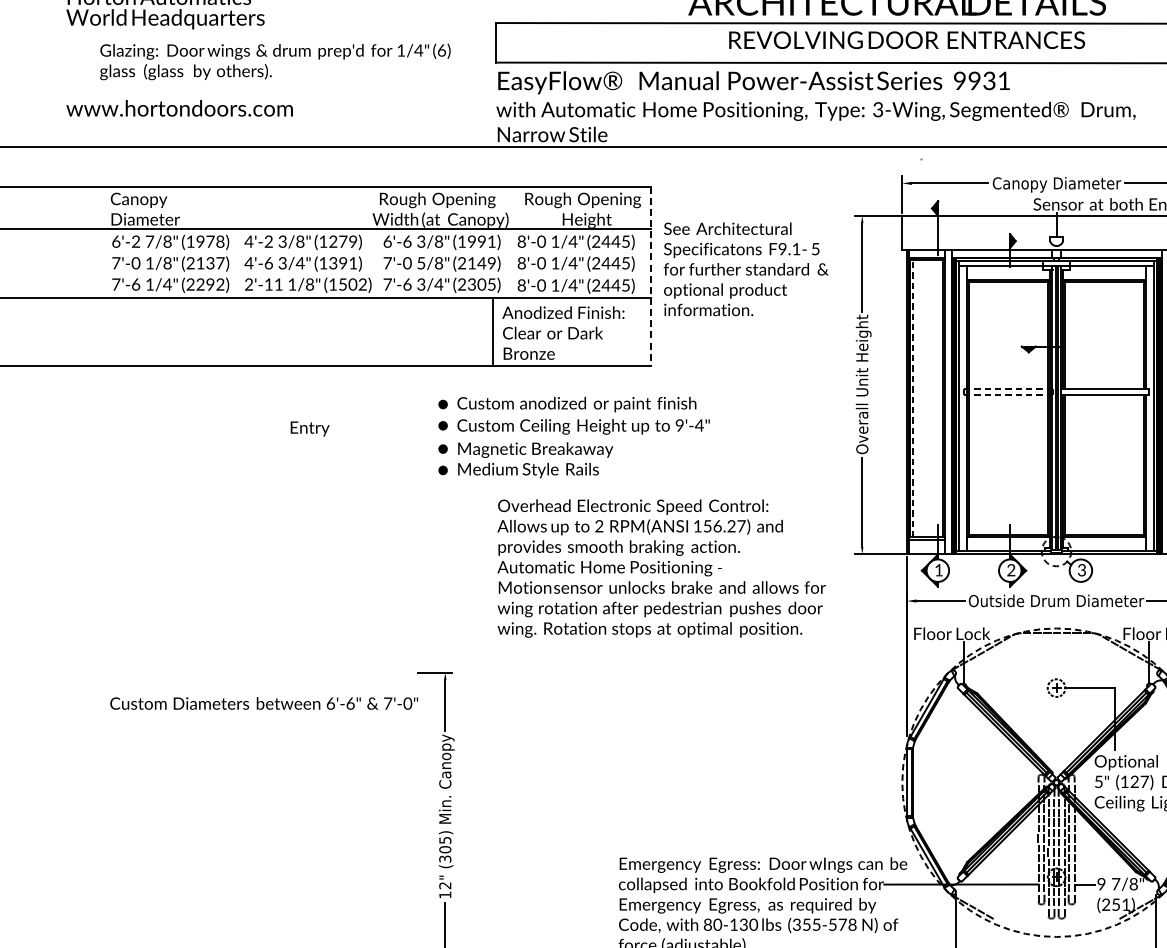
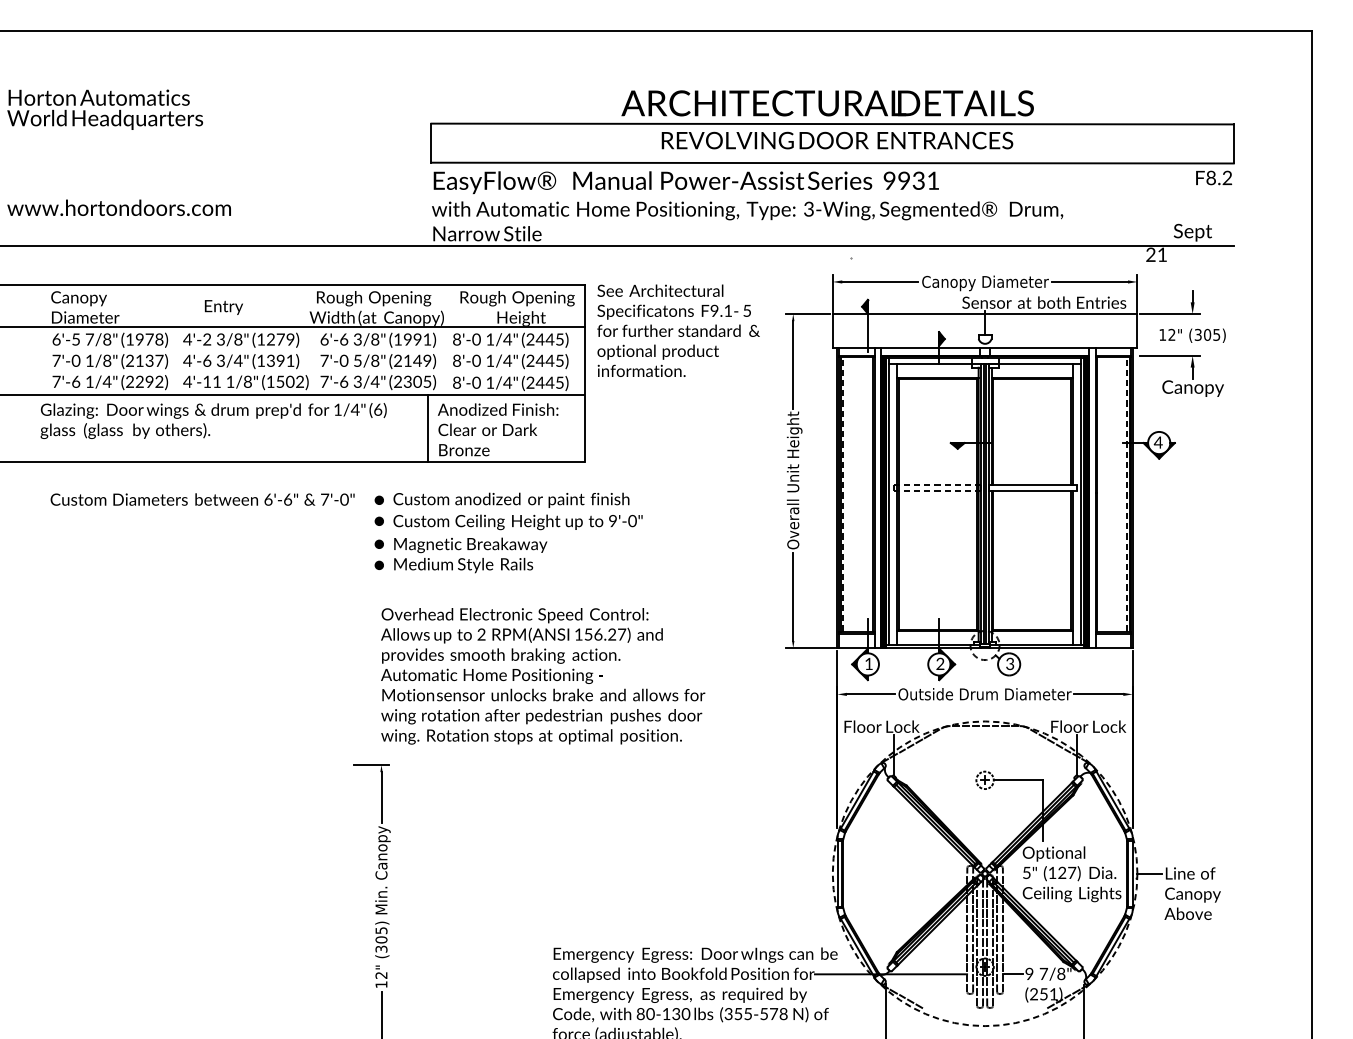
text: (275, 61) -> (213, 420), moved
text: (135, 241) -> (75, 339), 6'-2 -> 6'-5
text: (746, 268) -> (678, 330), moved
line: (650, 276) -> (584, 373), dashed -> solid
text: (248, 284) -> (187, 381), 2'-11 -> 4'-11
text: (699, 424) -> (632, 520), 9'-4" -> 9'-0"
text: (309, 429) -> (223, 307), moved
text: (662, 568) -> (543, 676), moved
text: (264, 703) -> (202, 499), moved

